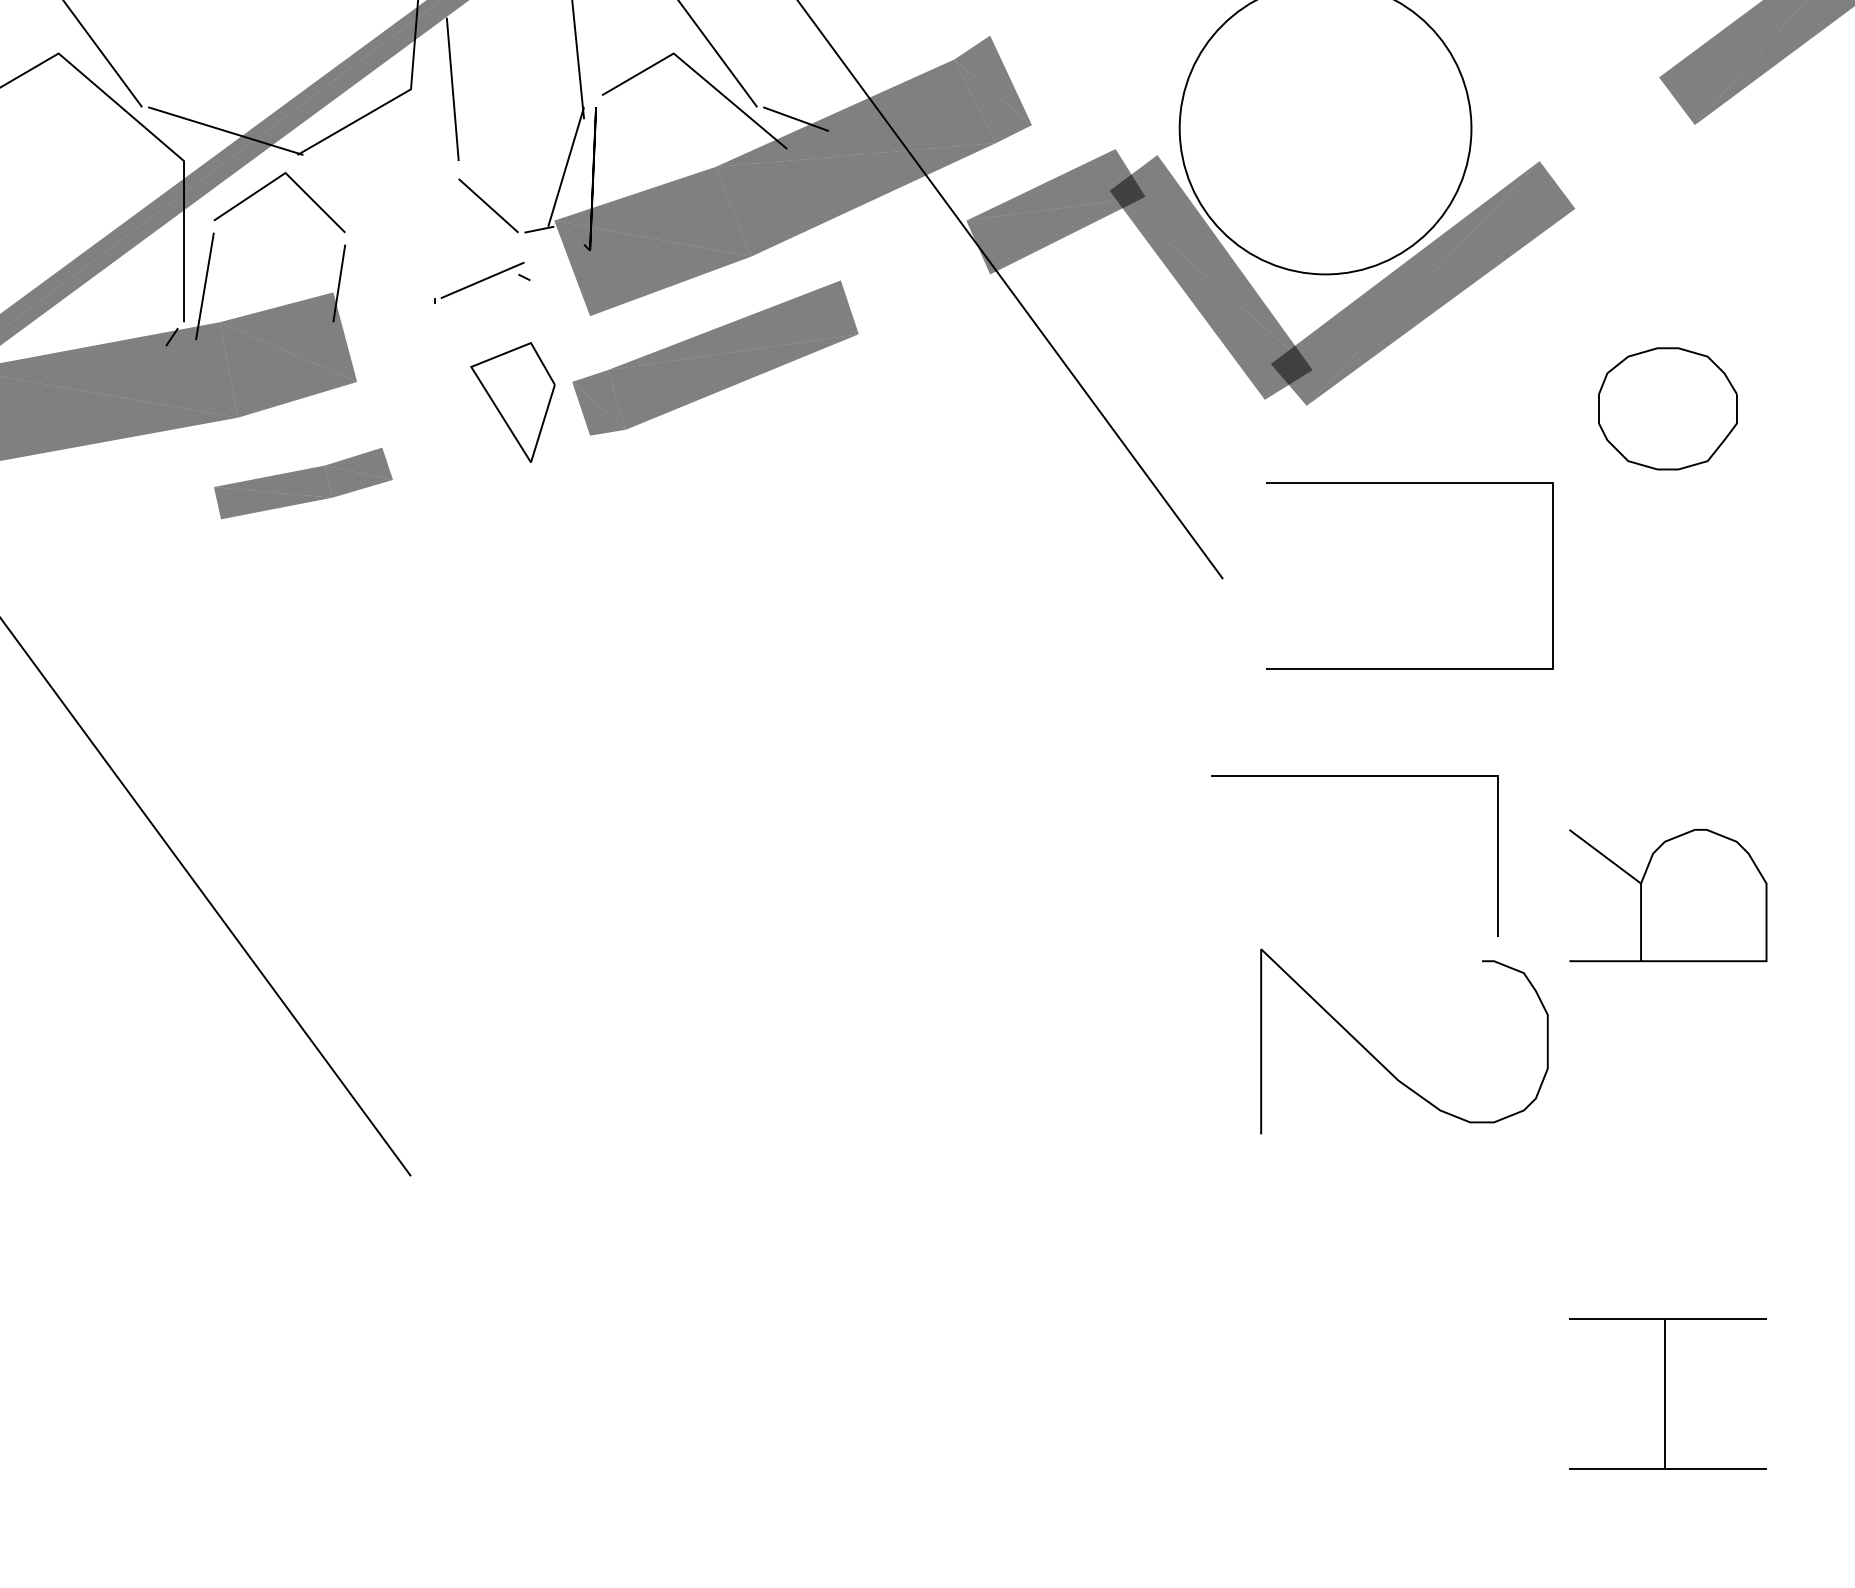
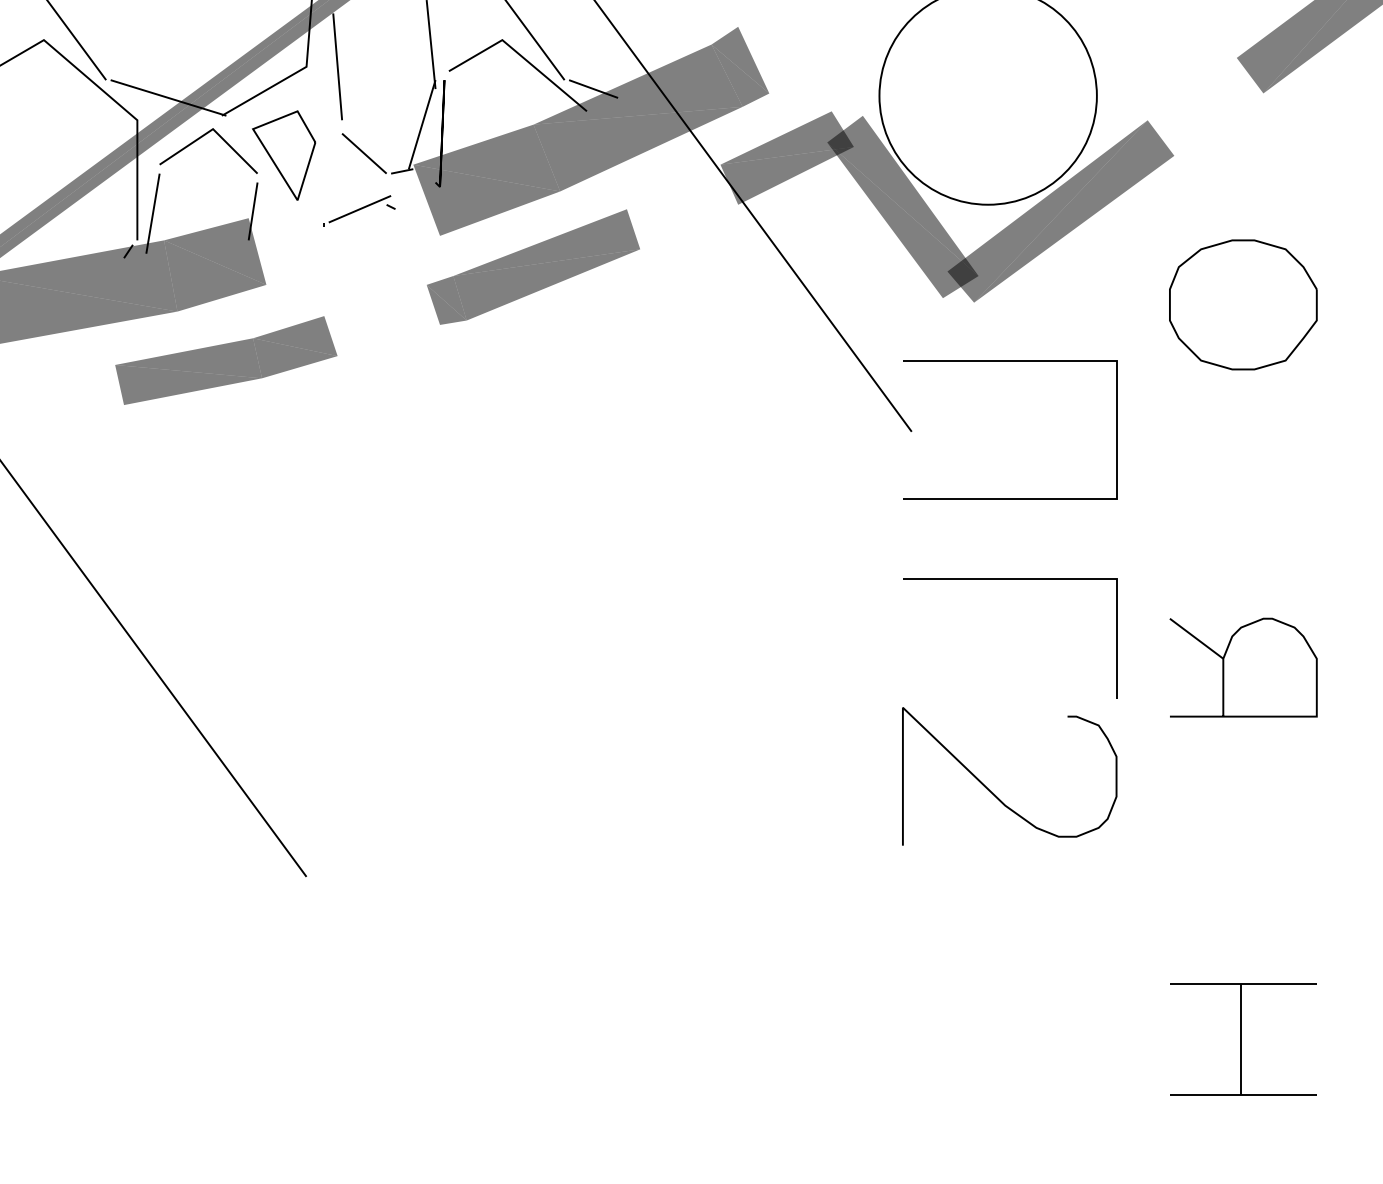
part: (512, 402) -> (283, 155), moved
part: (1667, 408) -> (1243, 304), size x1.43
part: (303, 483) -> (226, 360), size x1.67
line: (1409, 483) -> (1009, 360), moved
curve: (1382, 1063) -> (993, 792), moved

